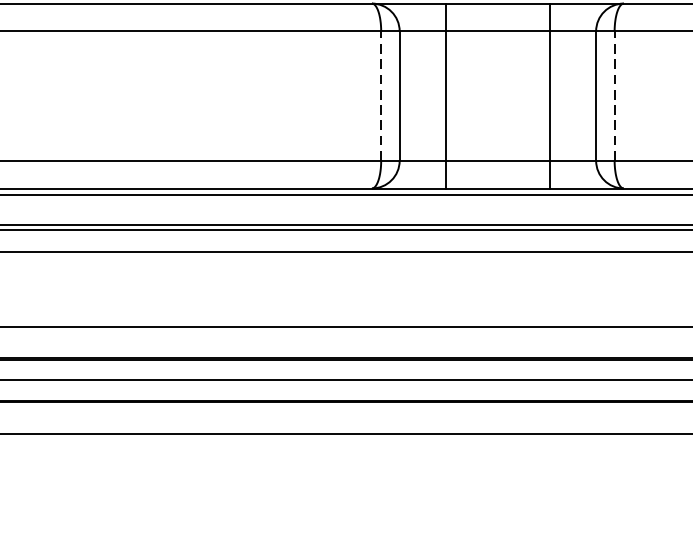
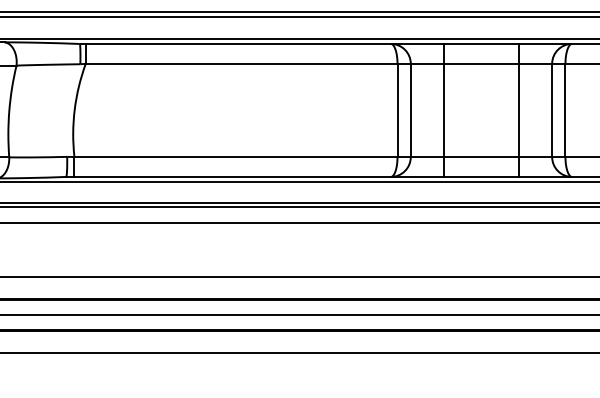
line: (381, 96) -> (397, 110), dashed -> solid
line: (614, 96) -> (565, 110), dashed -> solid

